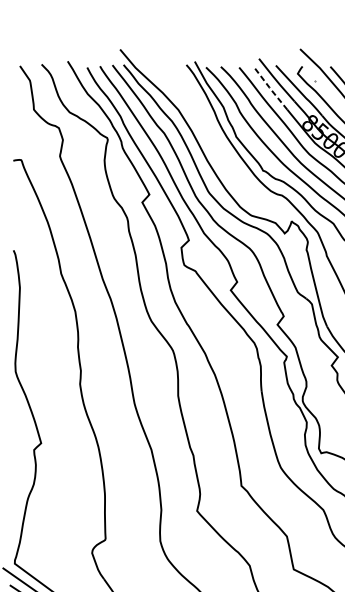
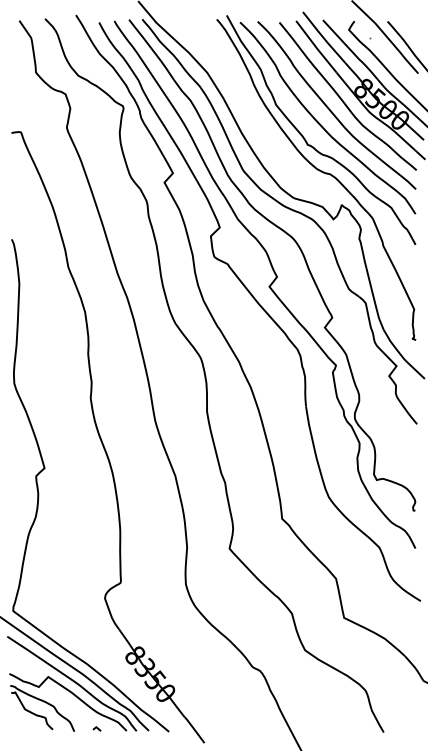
line: (270, 88) -> (316, 47), dashed -> solid

